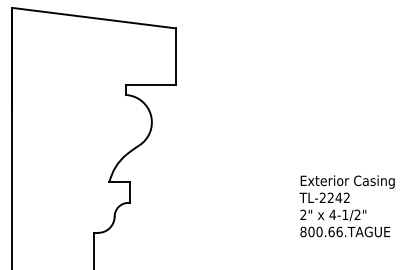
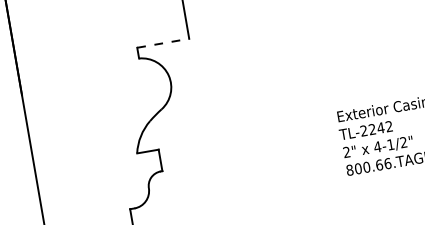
line: (151, 84) -> (163, 42), solid -> dashed

